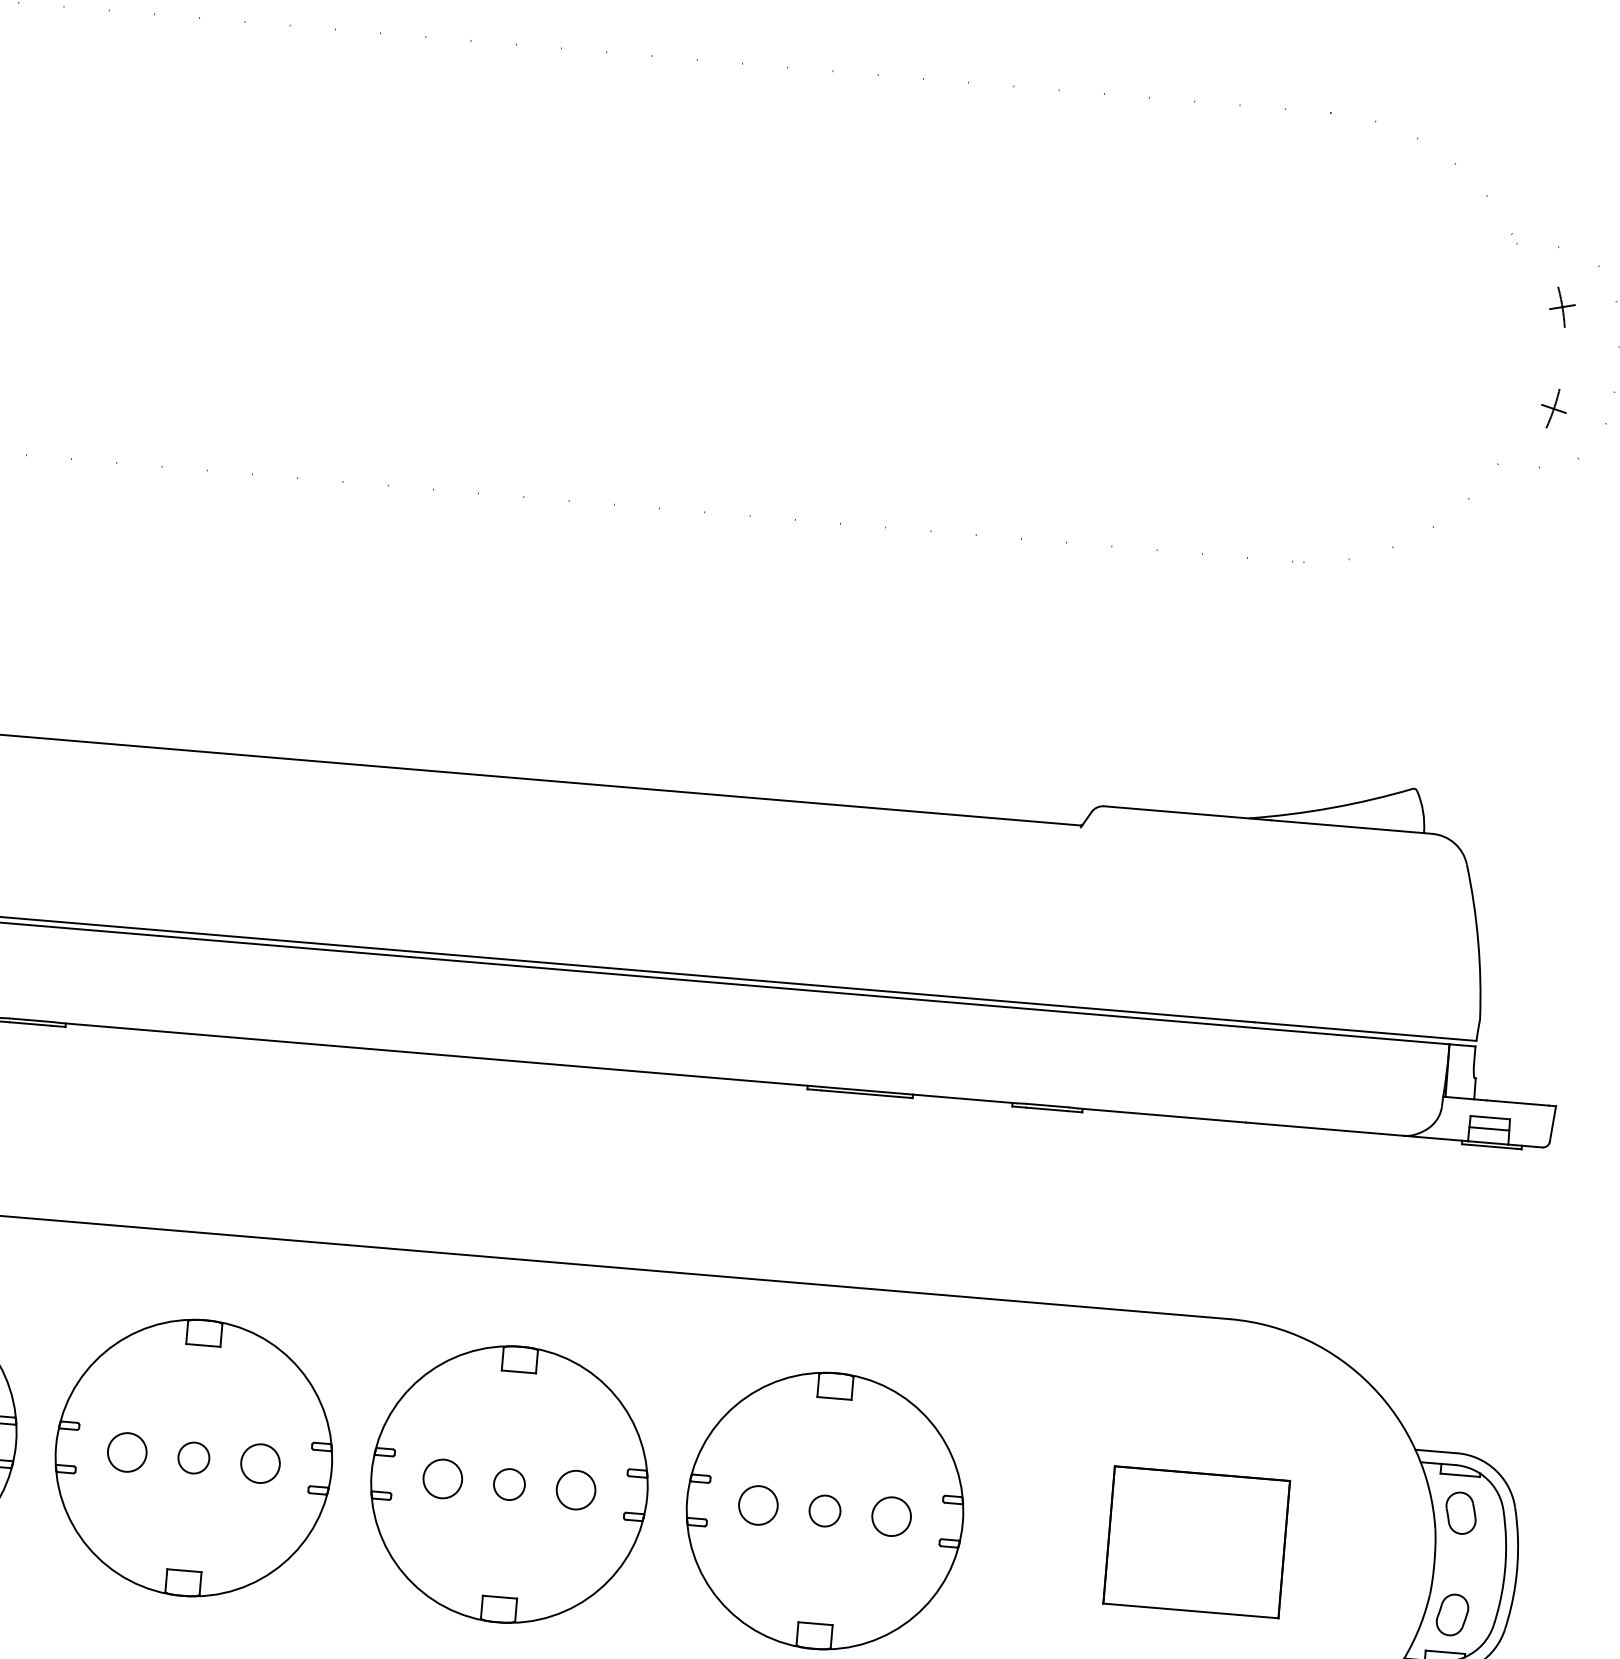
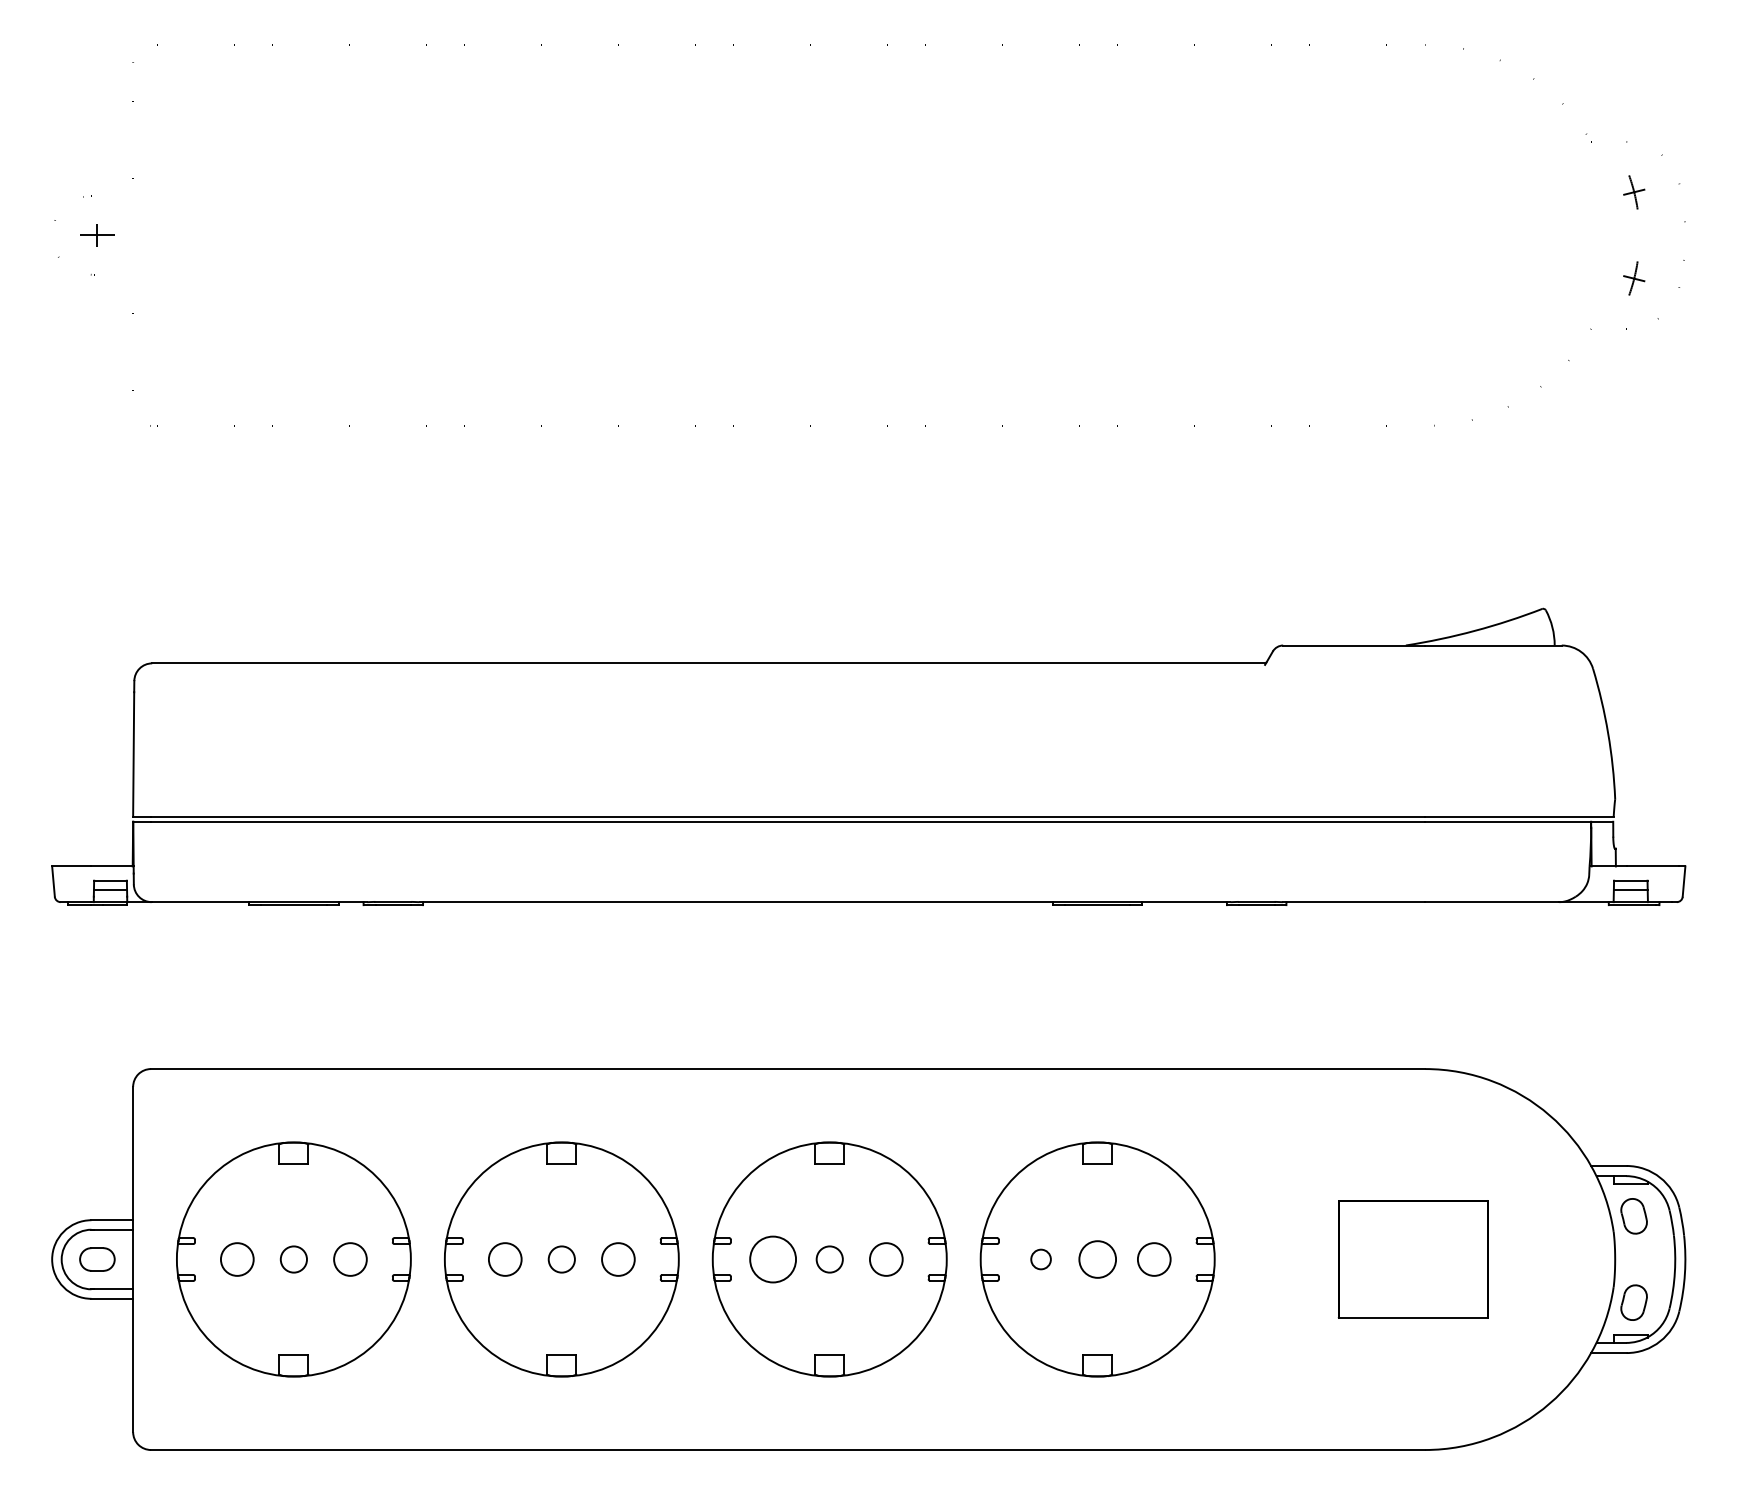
circle: (443, 1478) -> (773, 1259), size x1.4
circle: (757, 1505) -> (1040, 1259), size x0.6
circle: (824, 1511) -> (1097, 1259), size x1.4

